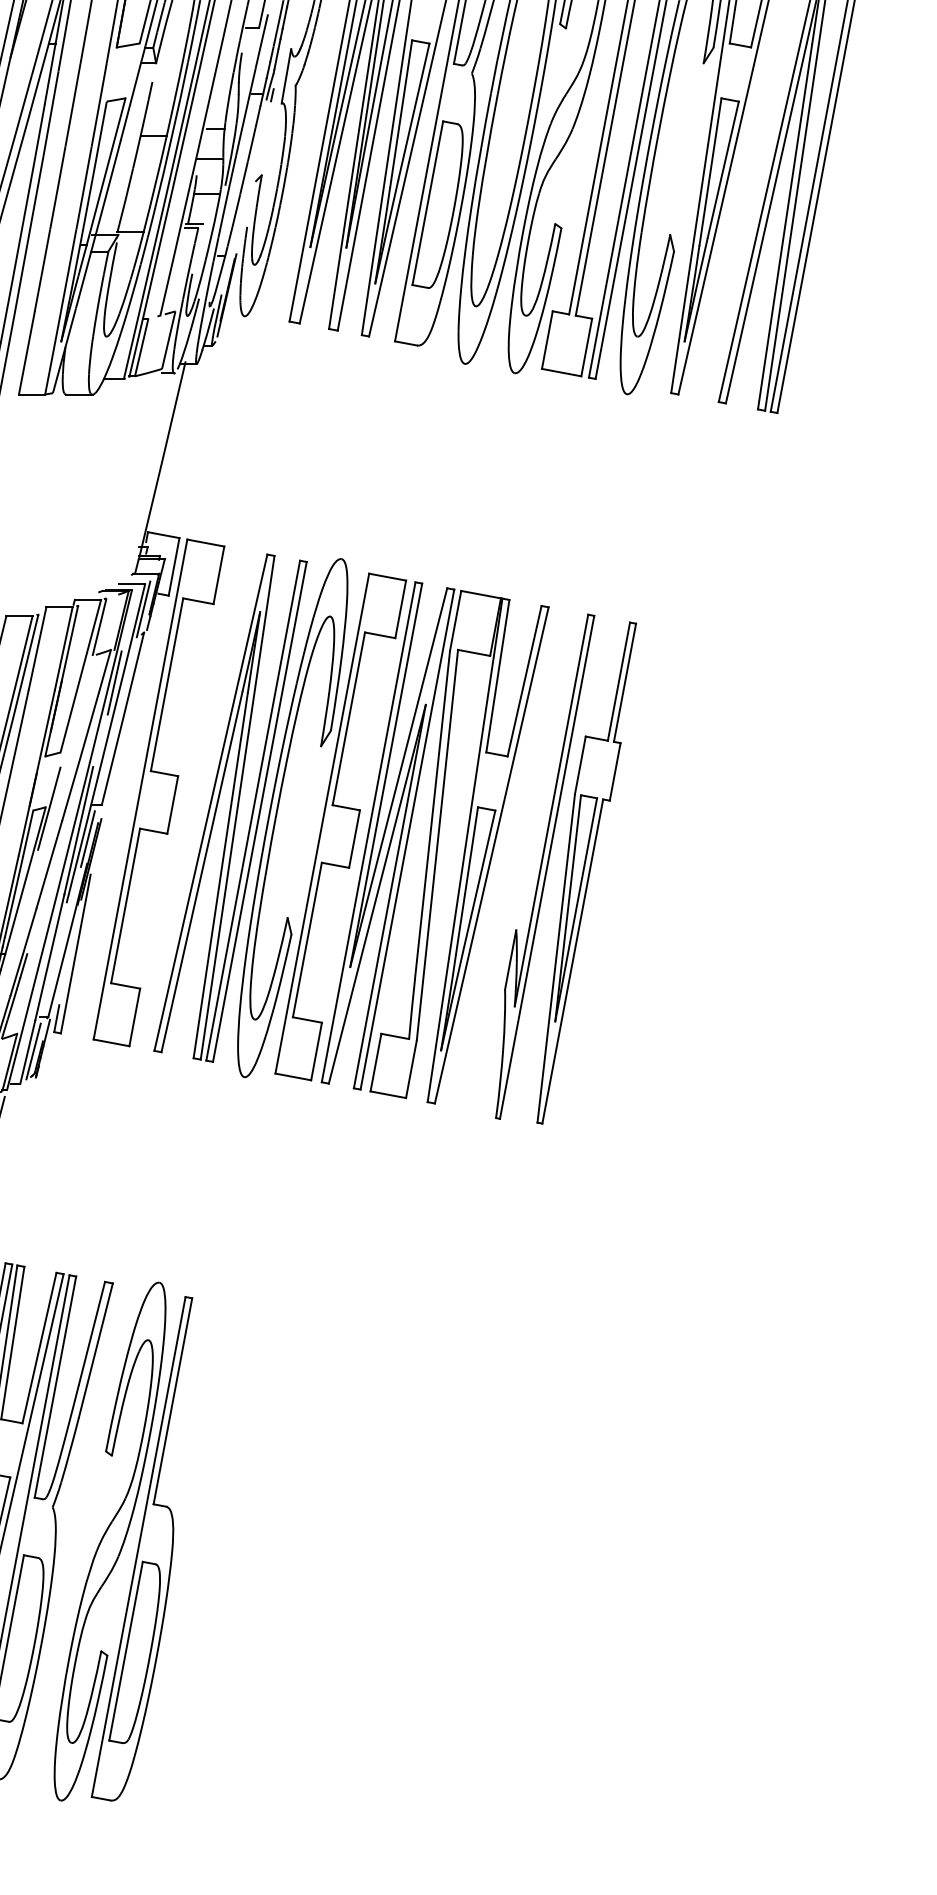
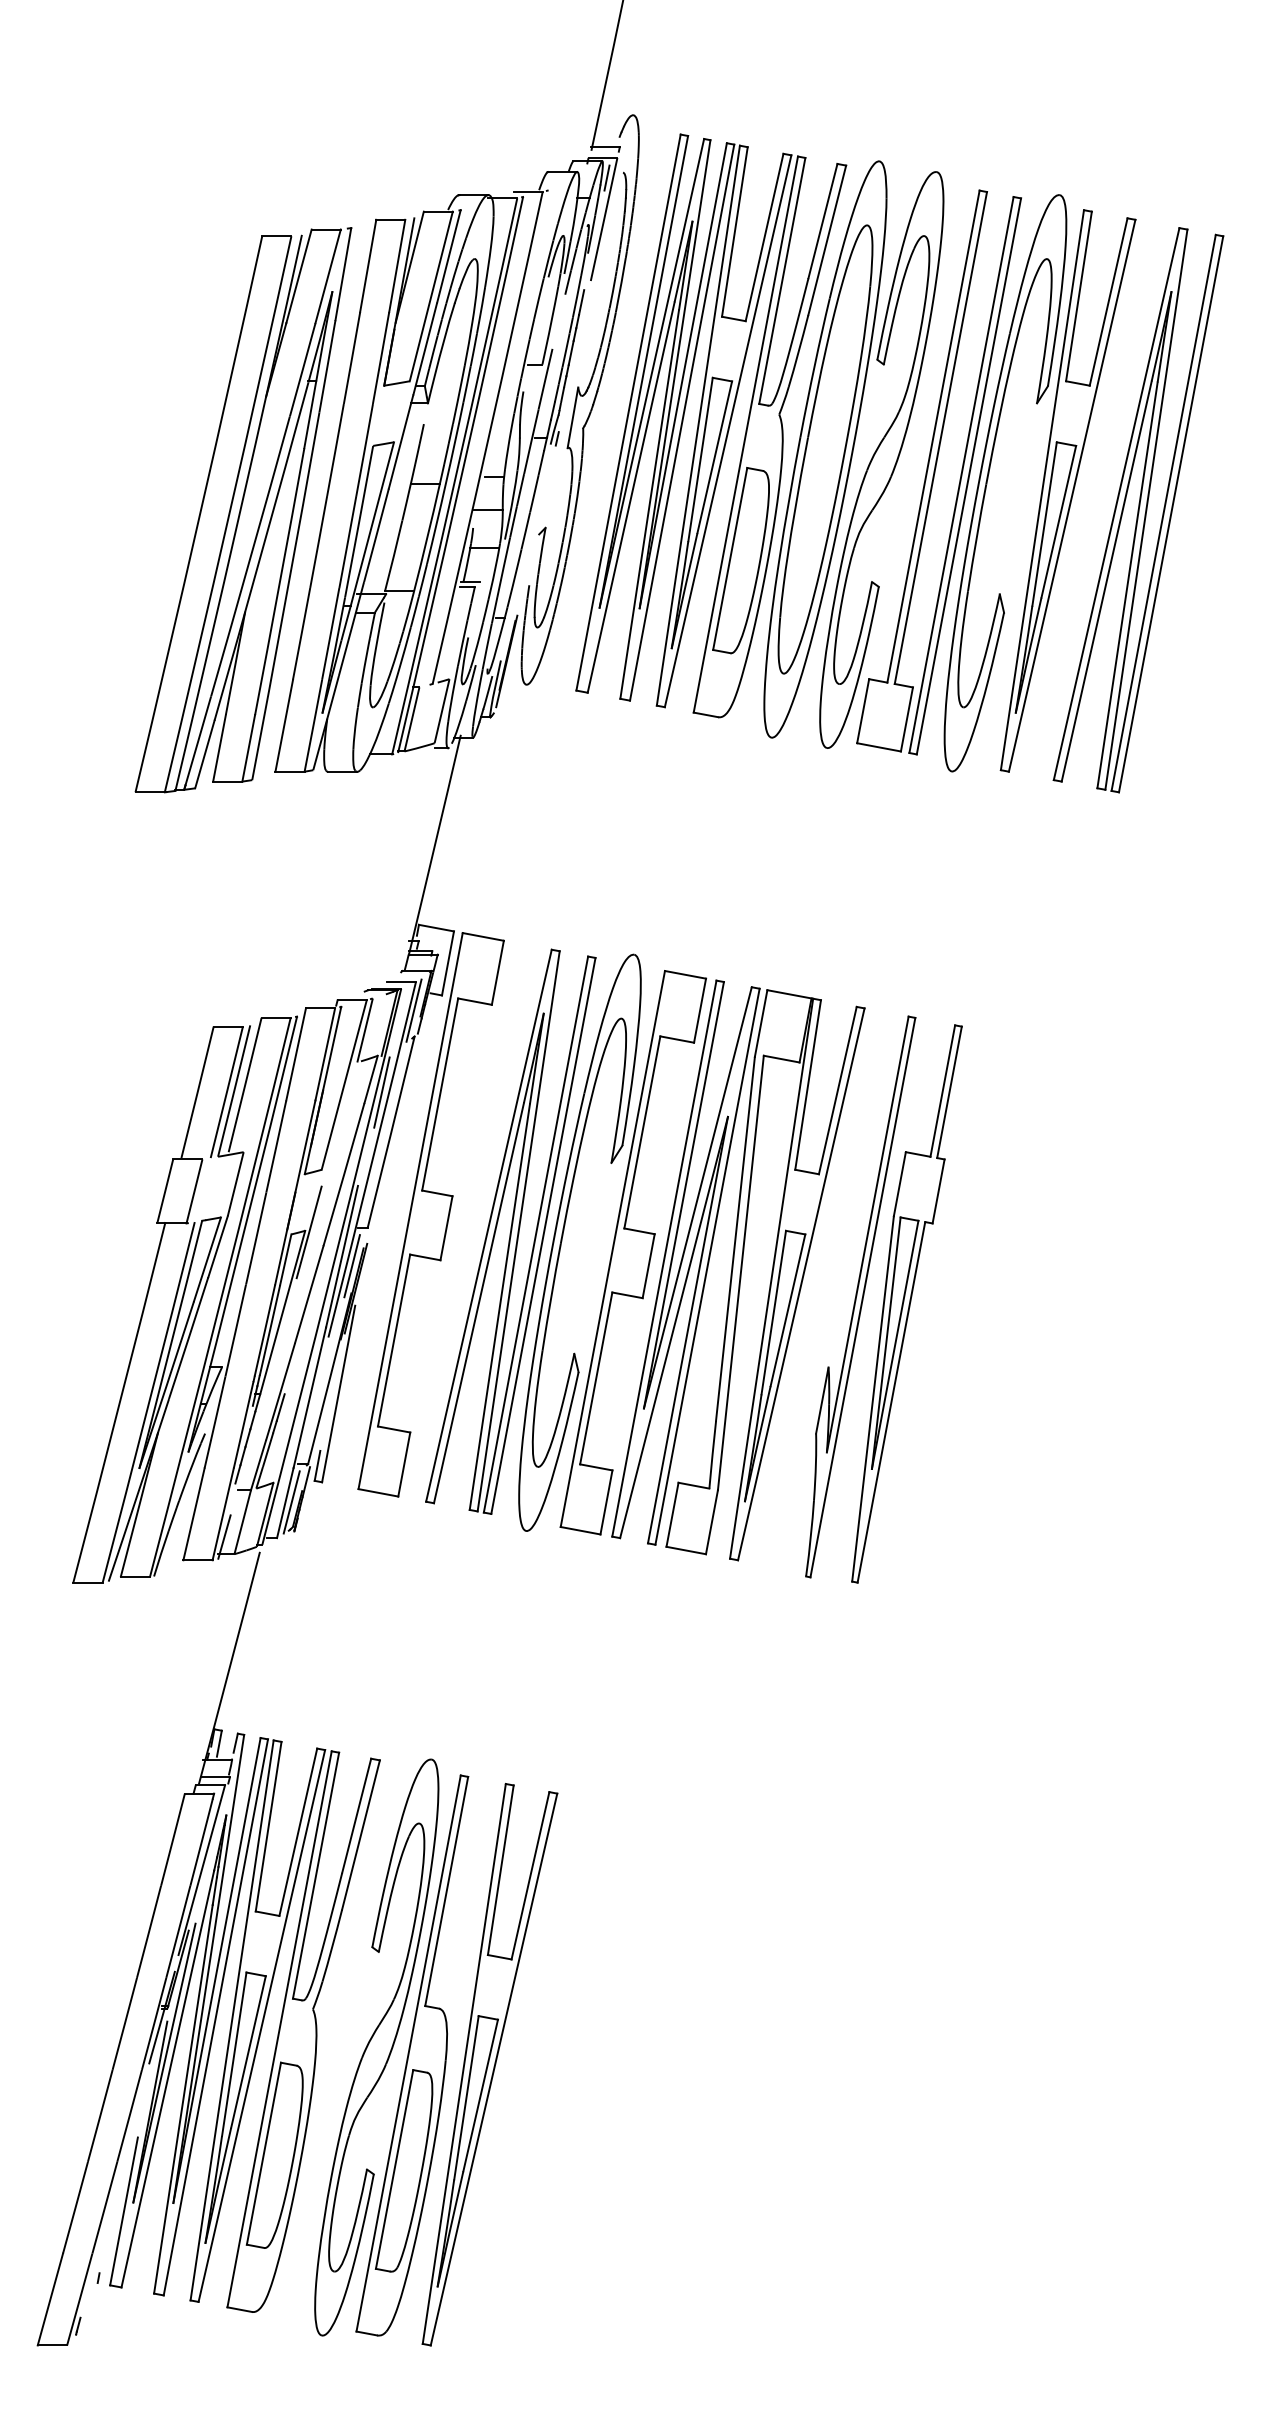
part: (211, 1556) -> (489, 2064), added

